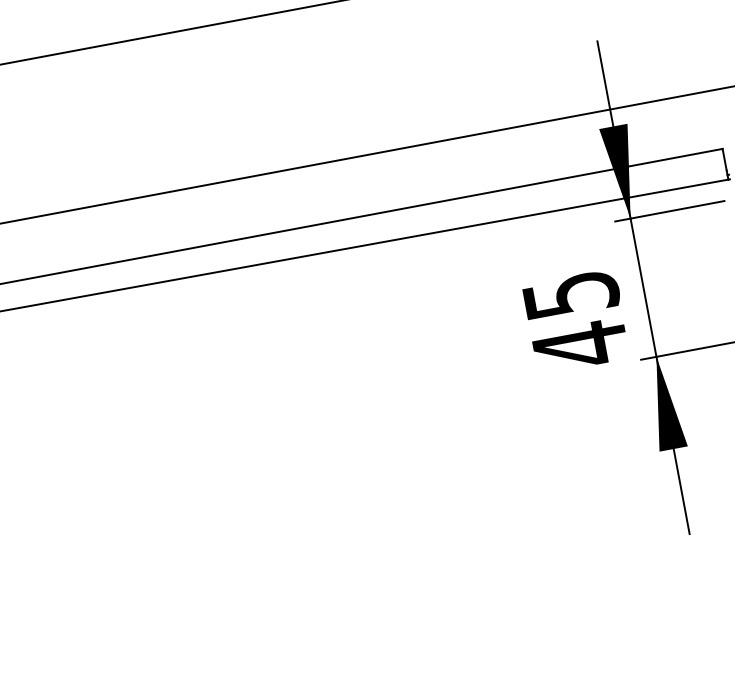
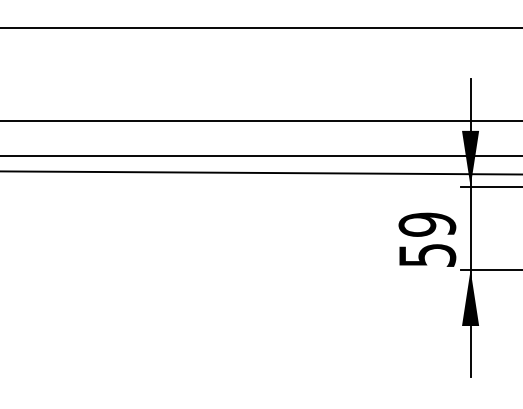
text: (576, 320) -> (427, 240), 45 -> 59

